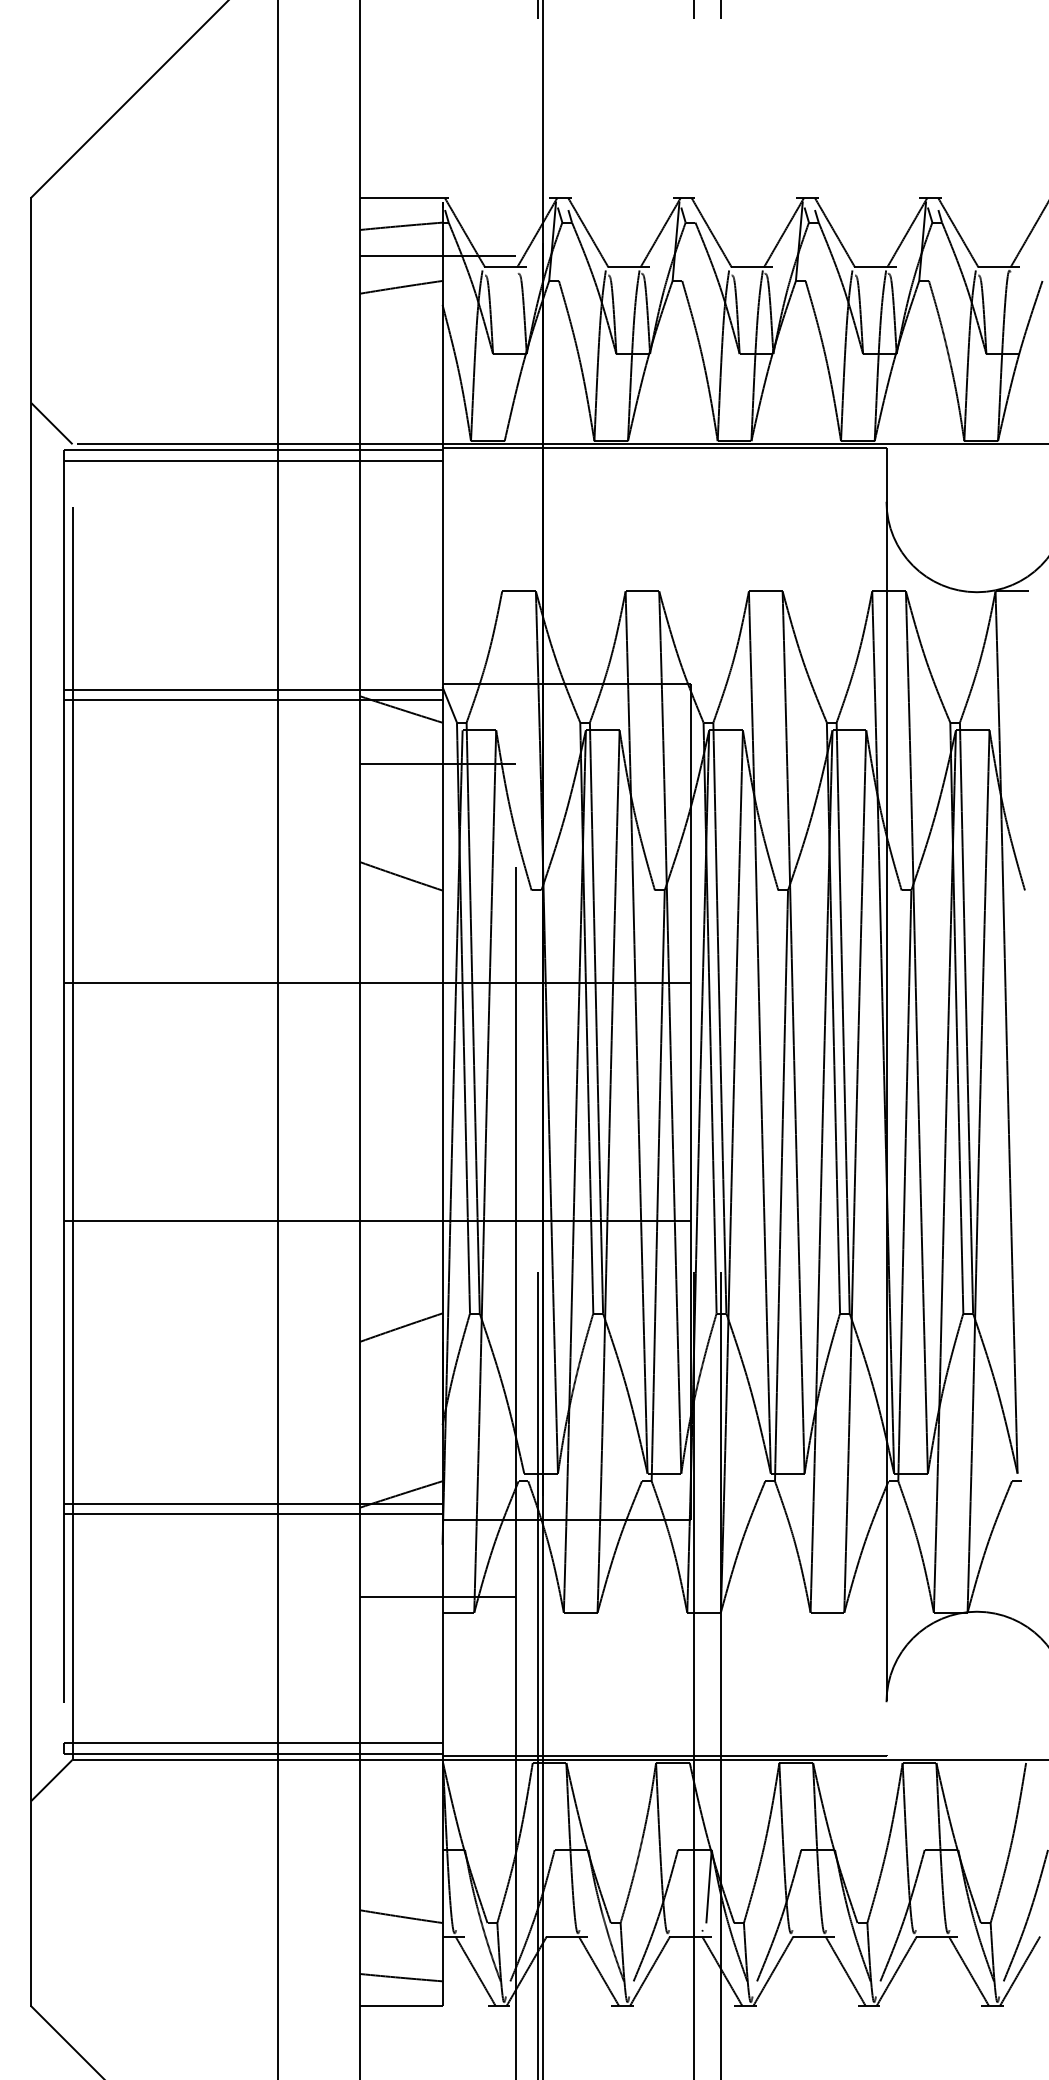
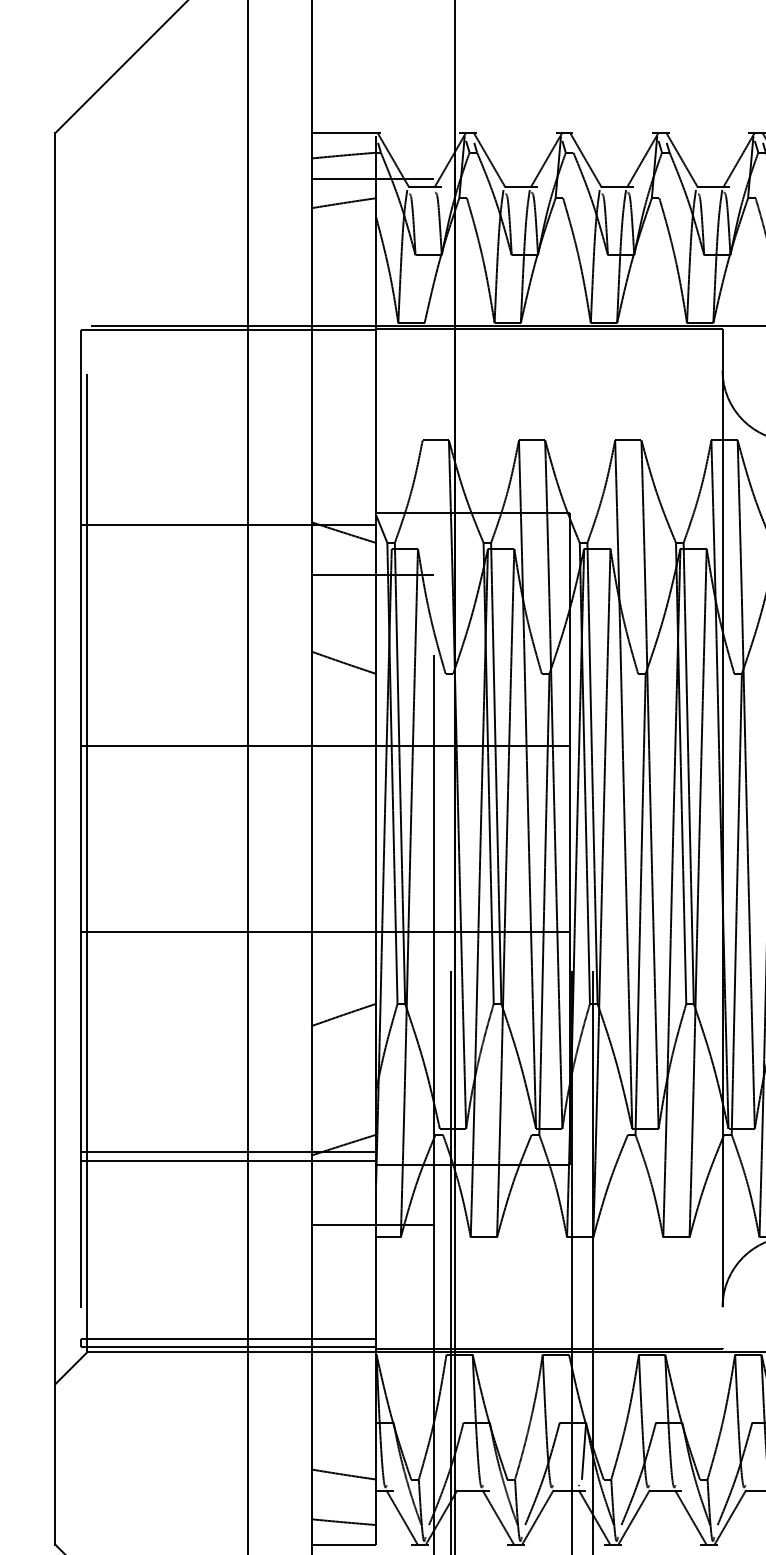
line: (51, 423) -> (70, 309), removed
line: (253, 461) -> (228, 339), removed
line: (253, 689) -> (228, 517), removed

